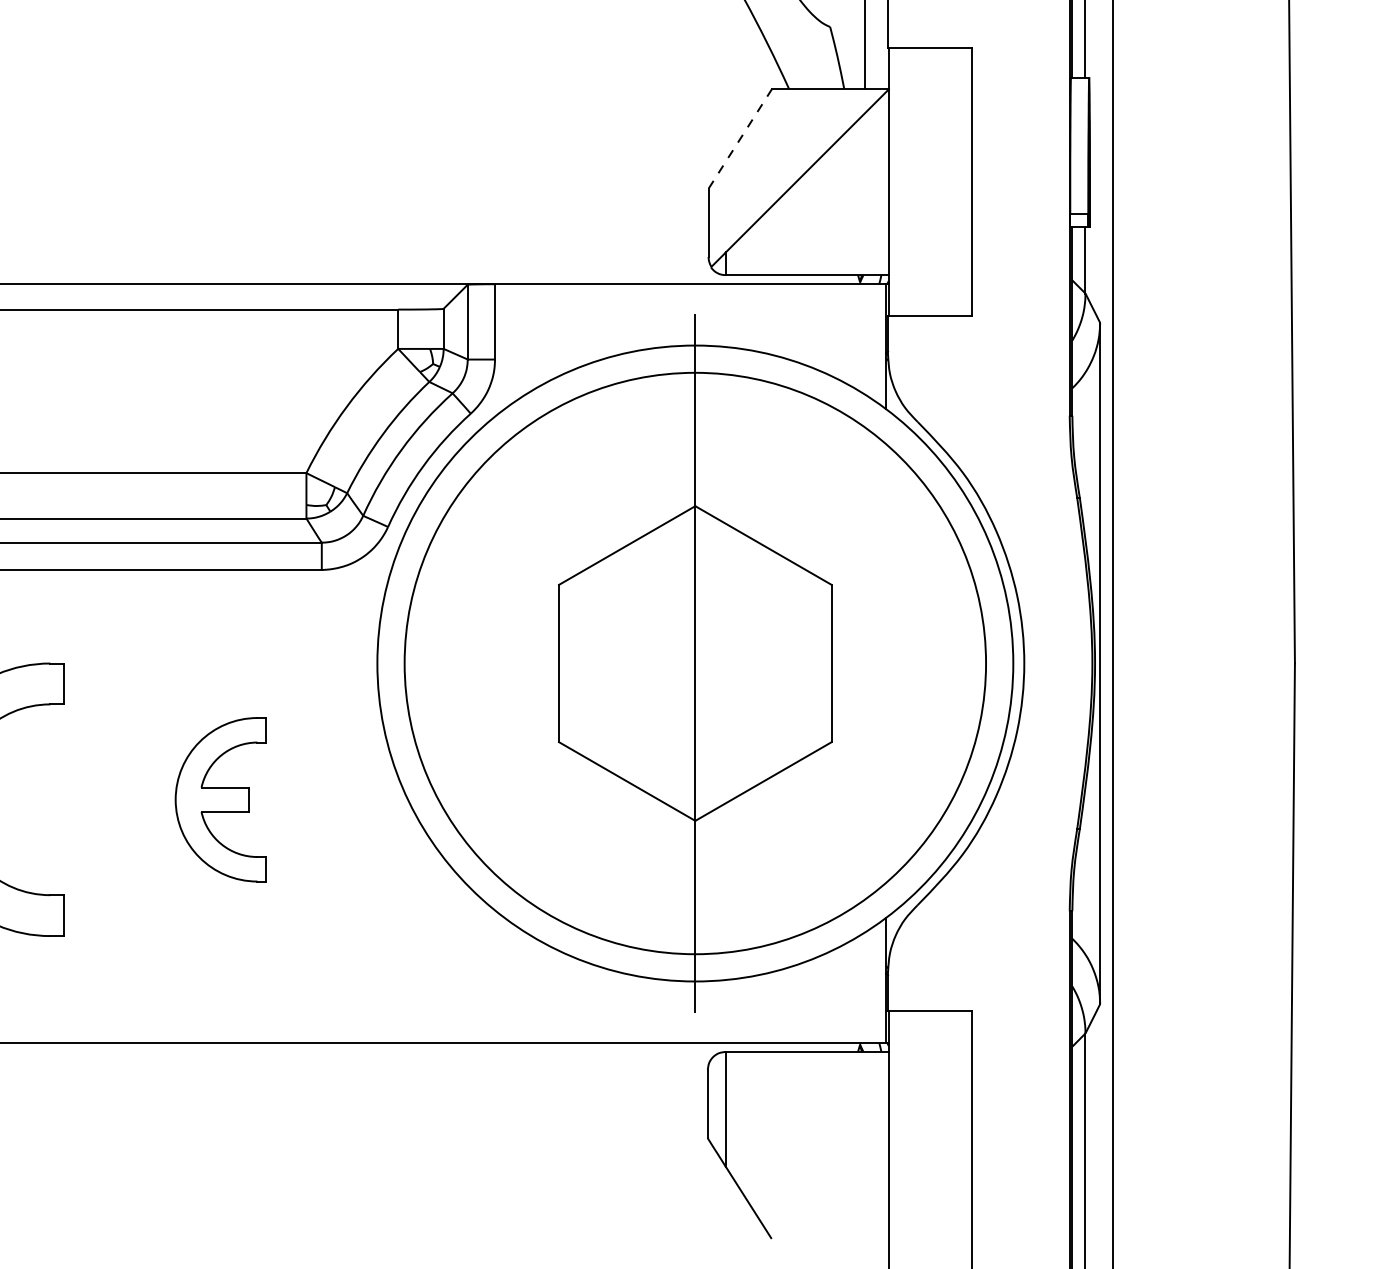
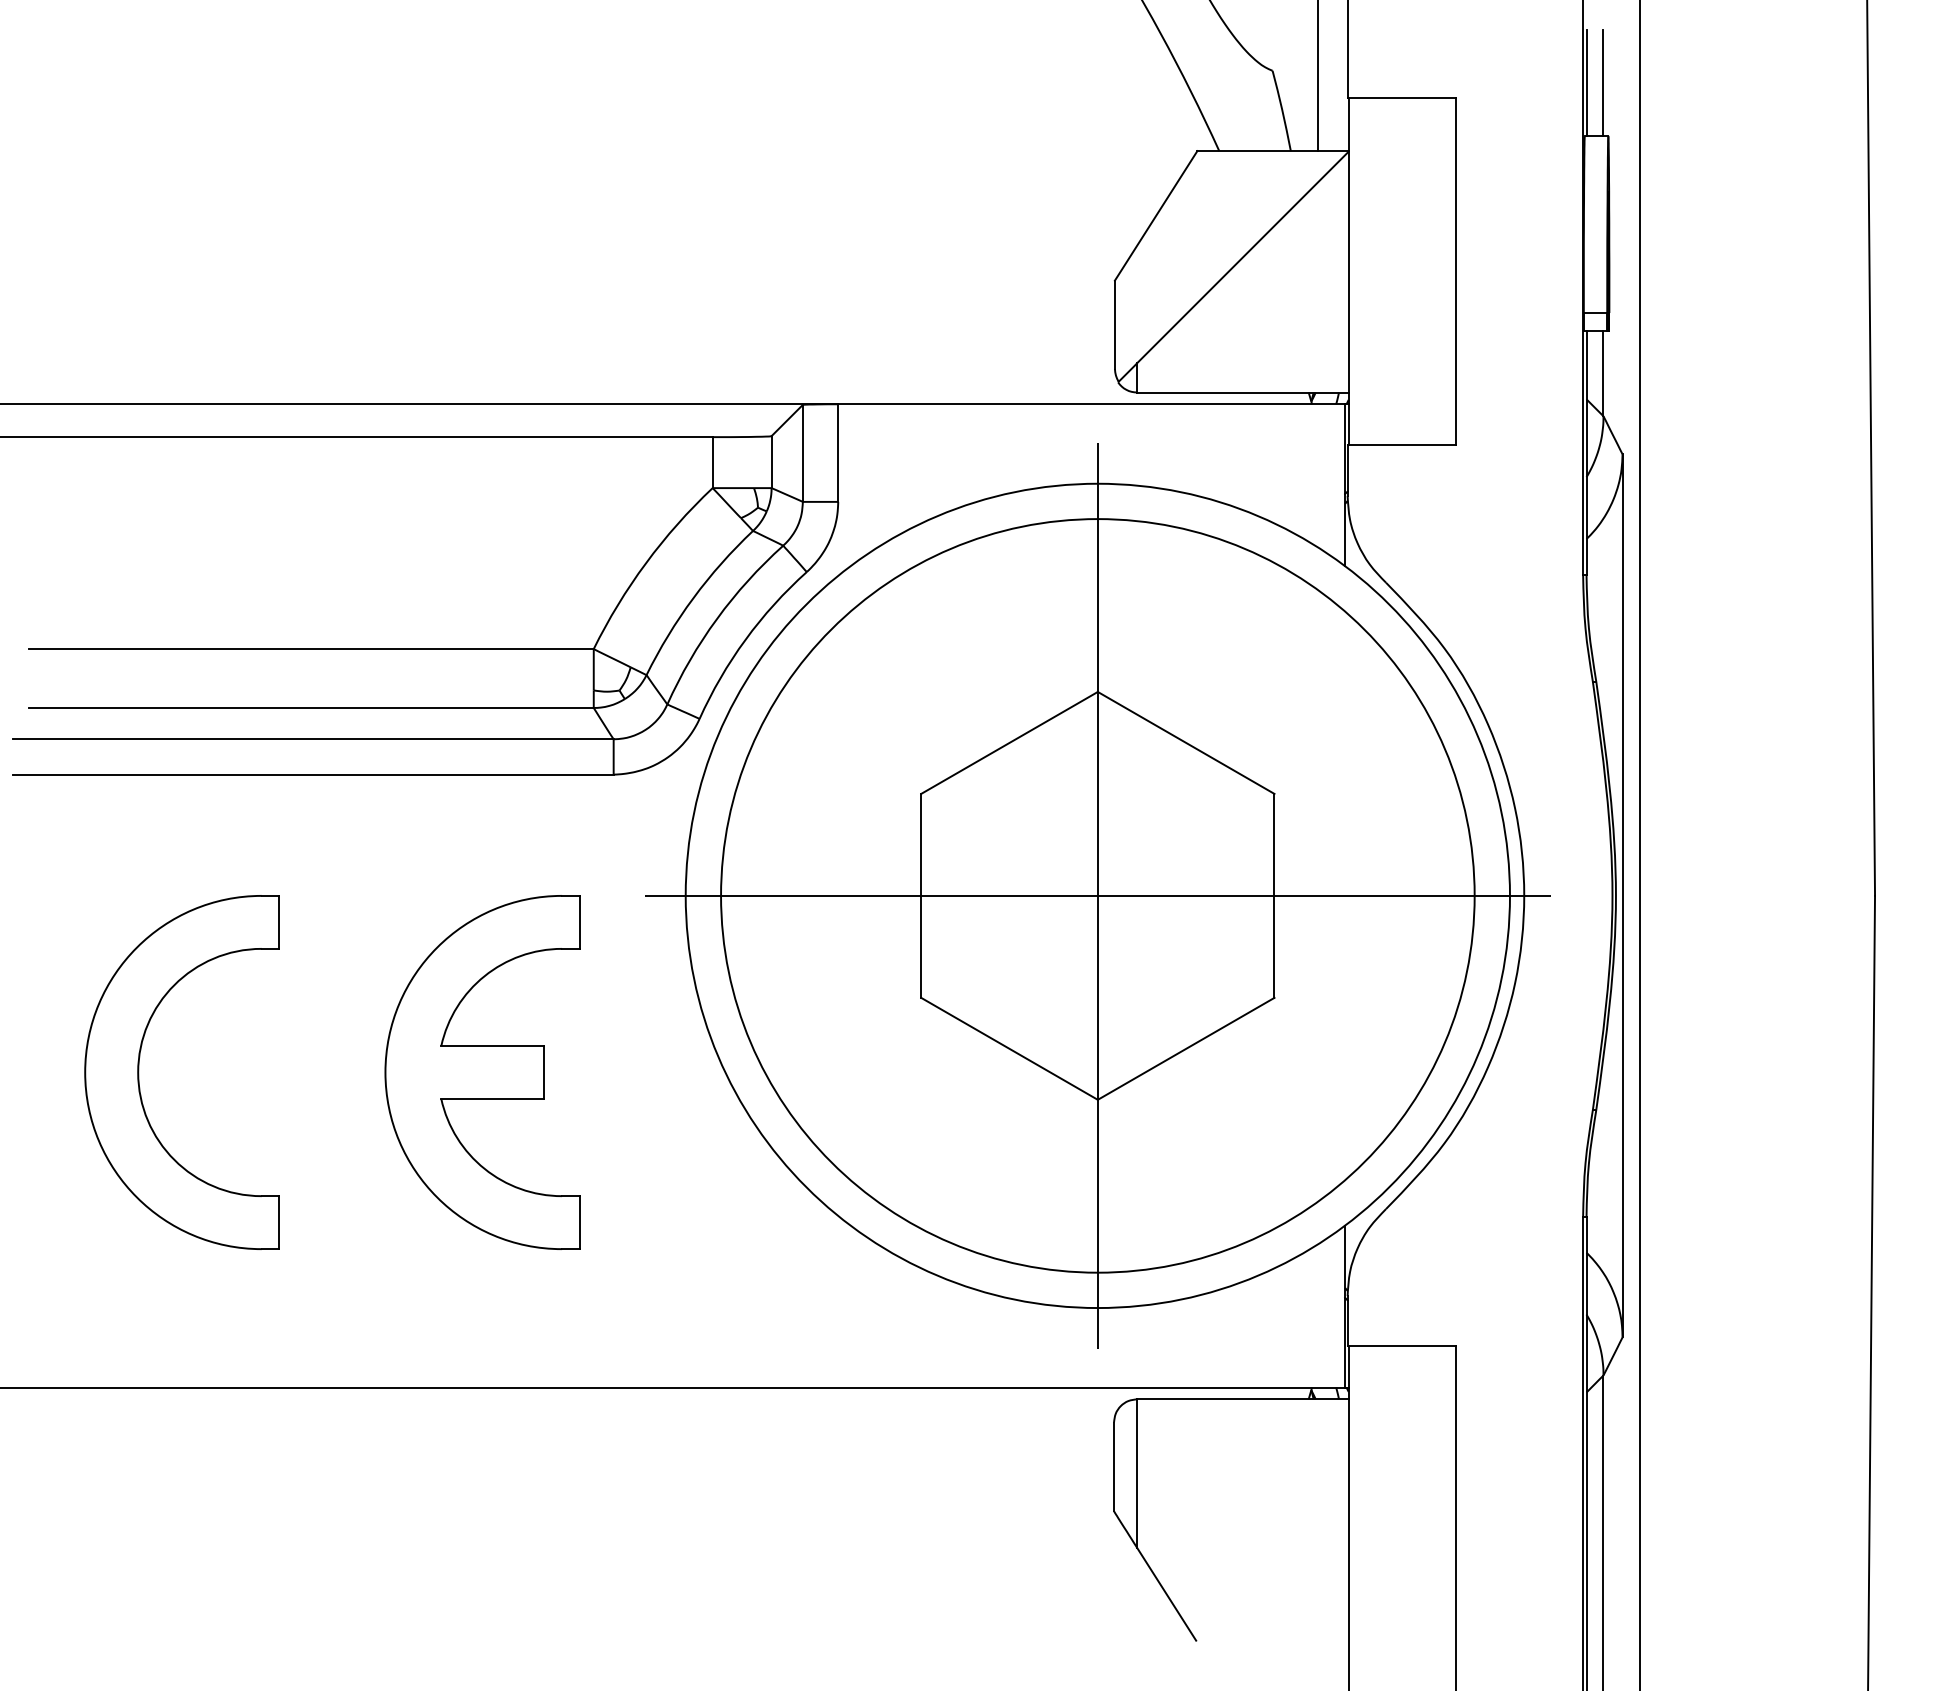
line: (740, 138) -> (1156, 215), dashed -> solid
line: (695, 663) -> (1097, 895), added
part: (220, 799) -> (482, 1072), size x1.67

